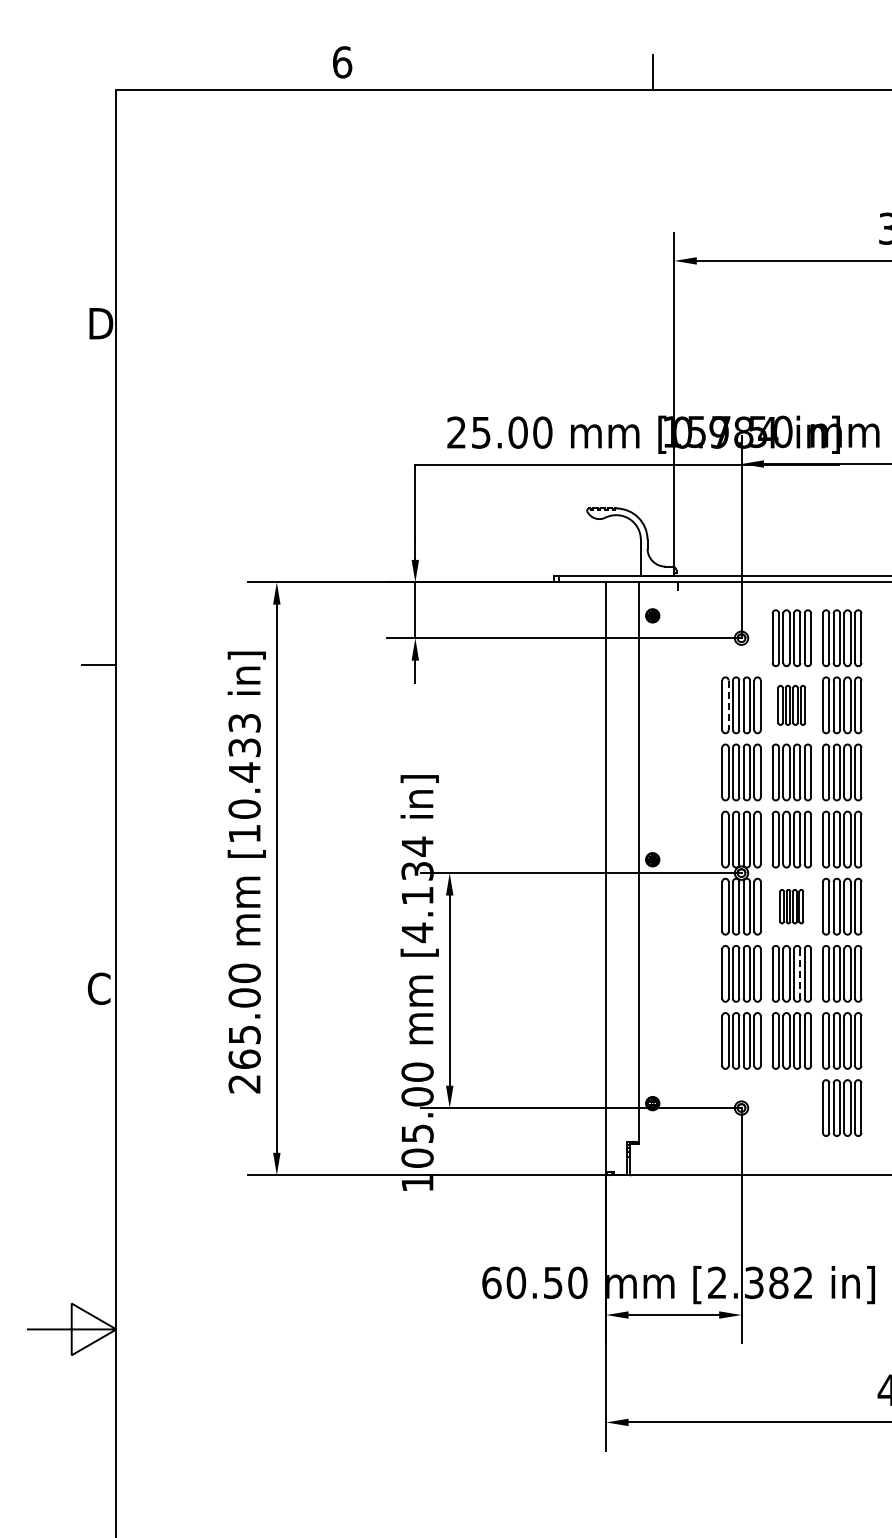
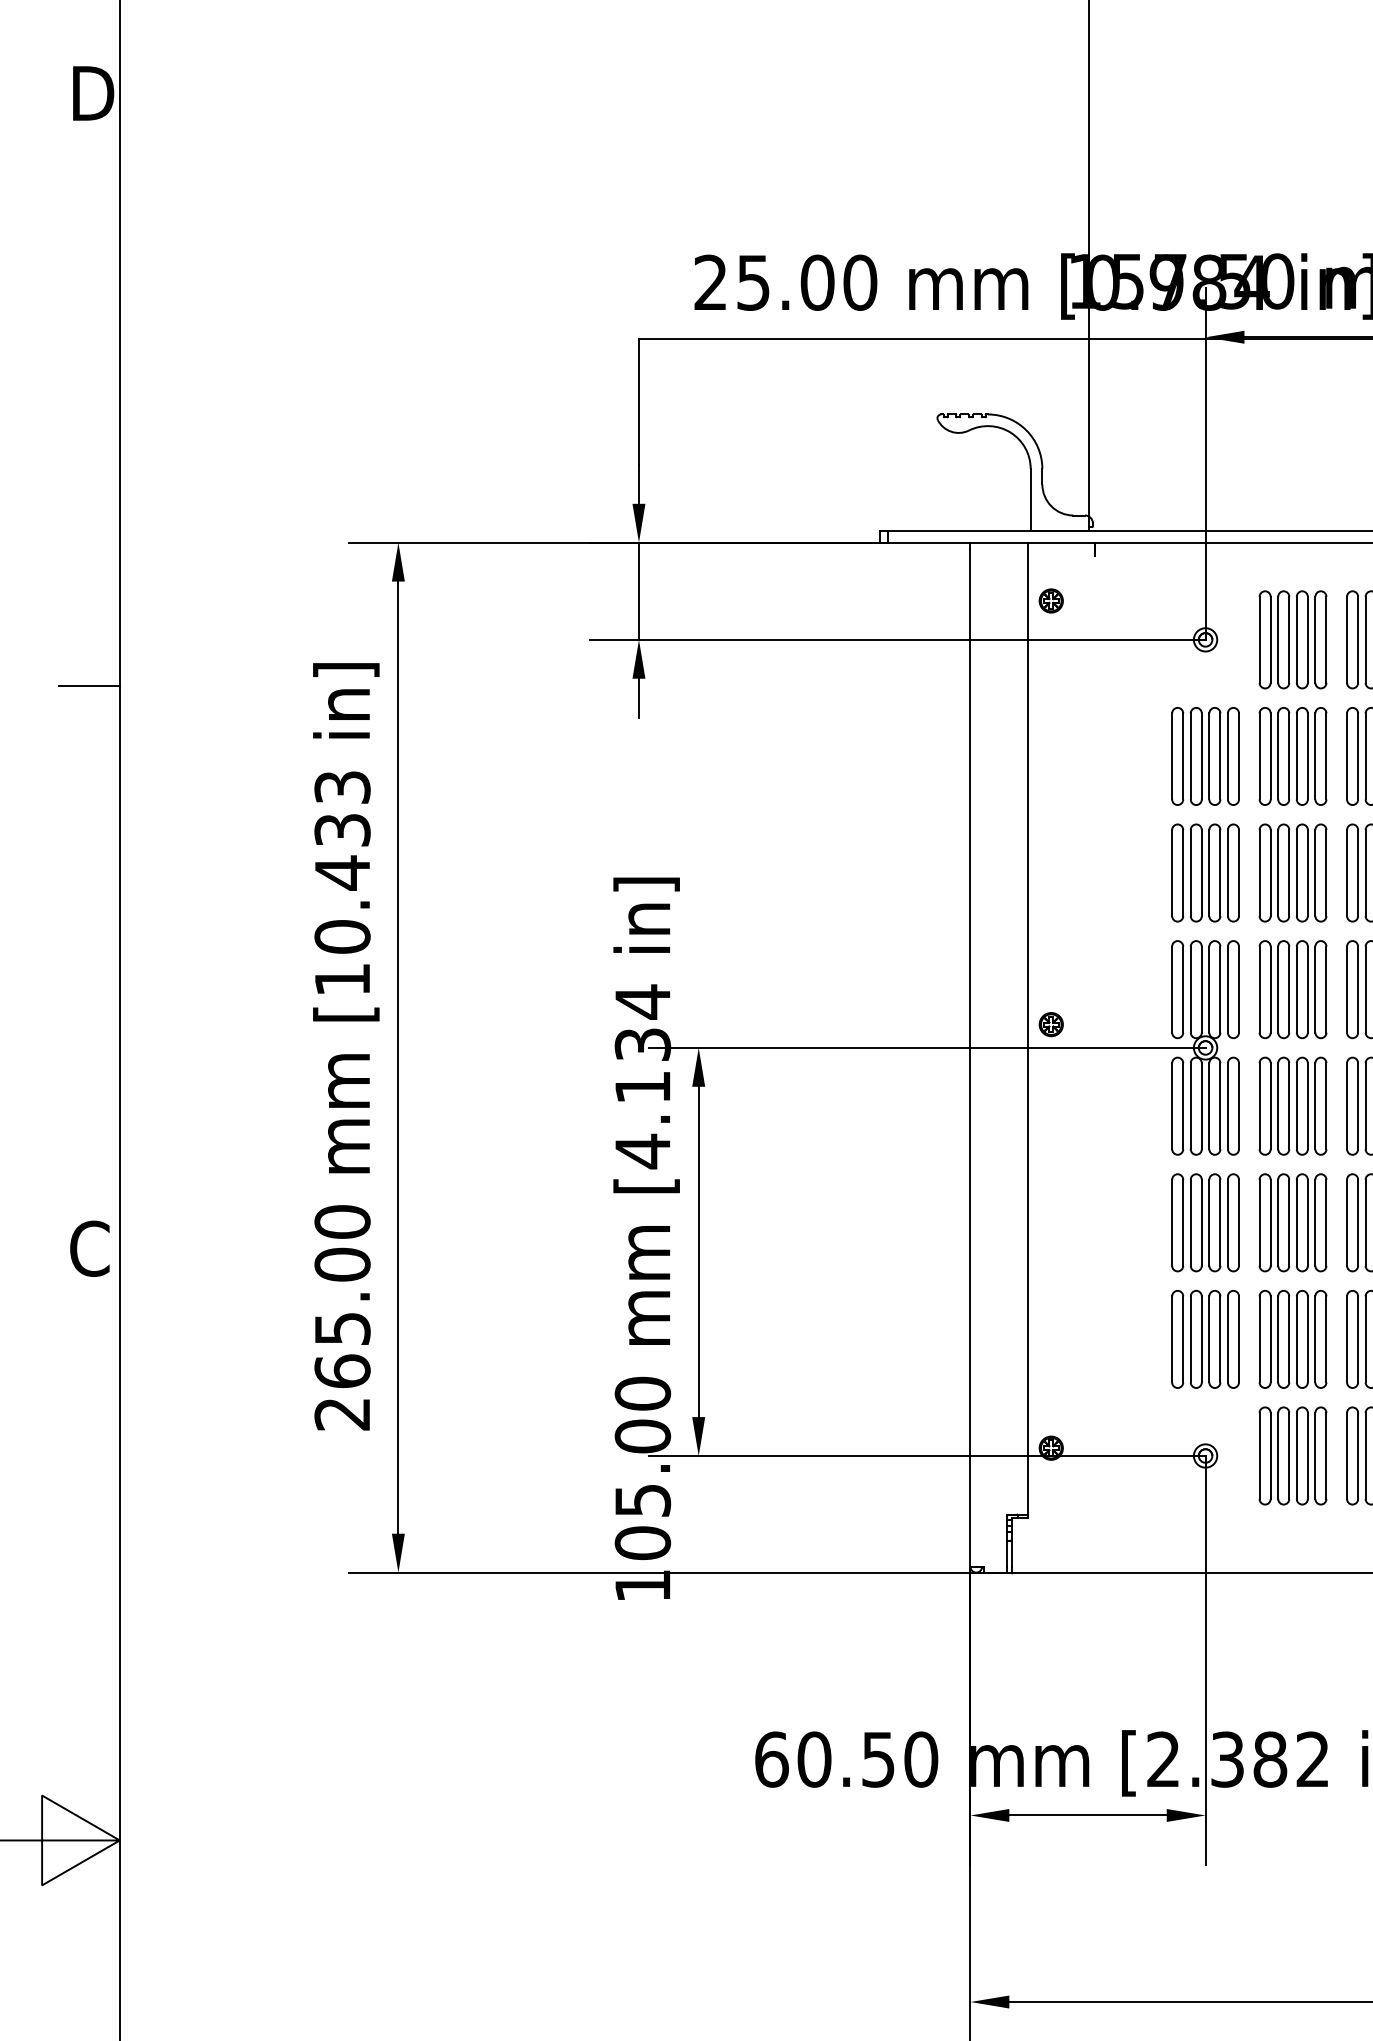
line: (728, 705) -> (1182, 756), dashed -> solid
part: (791, 705) -> (1292, 756), size x1.43
part: (791, 906) -> (1292, 1105), size x1.67
line: (800, 973) -> (1307, 1222), dashed -> solid
part: (791, 1107) -> (1292, 1454), added

